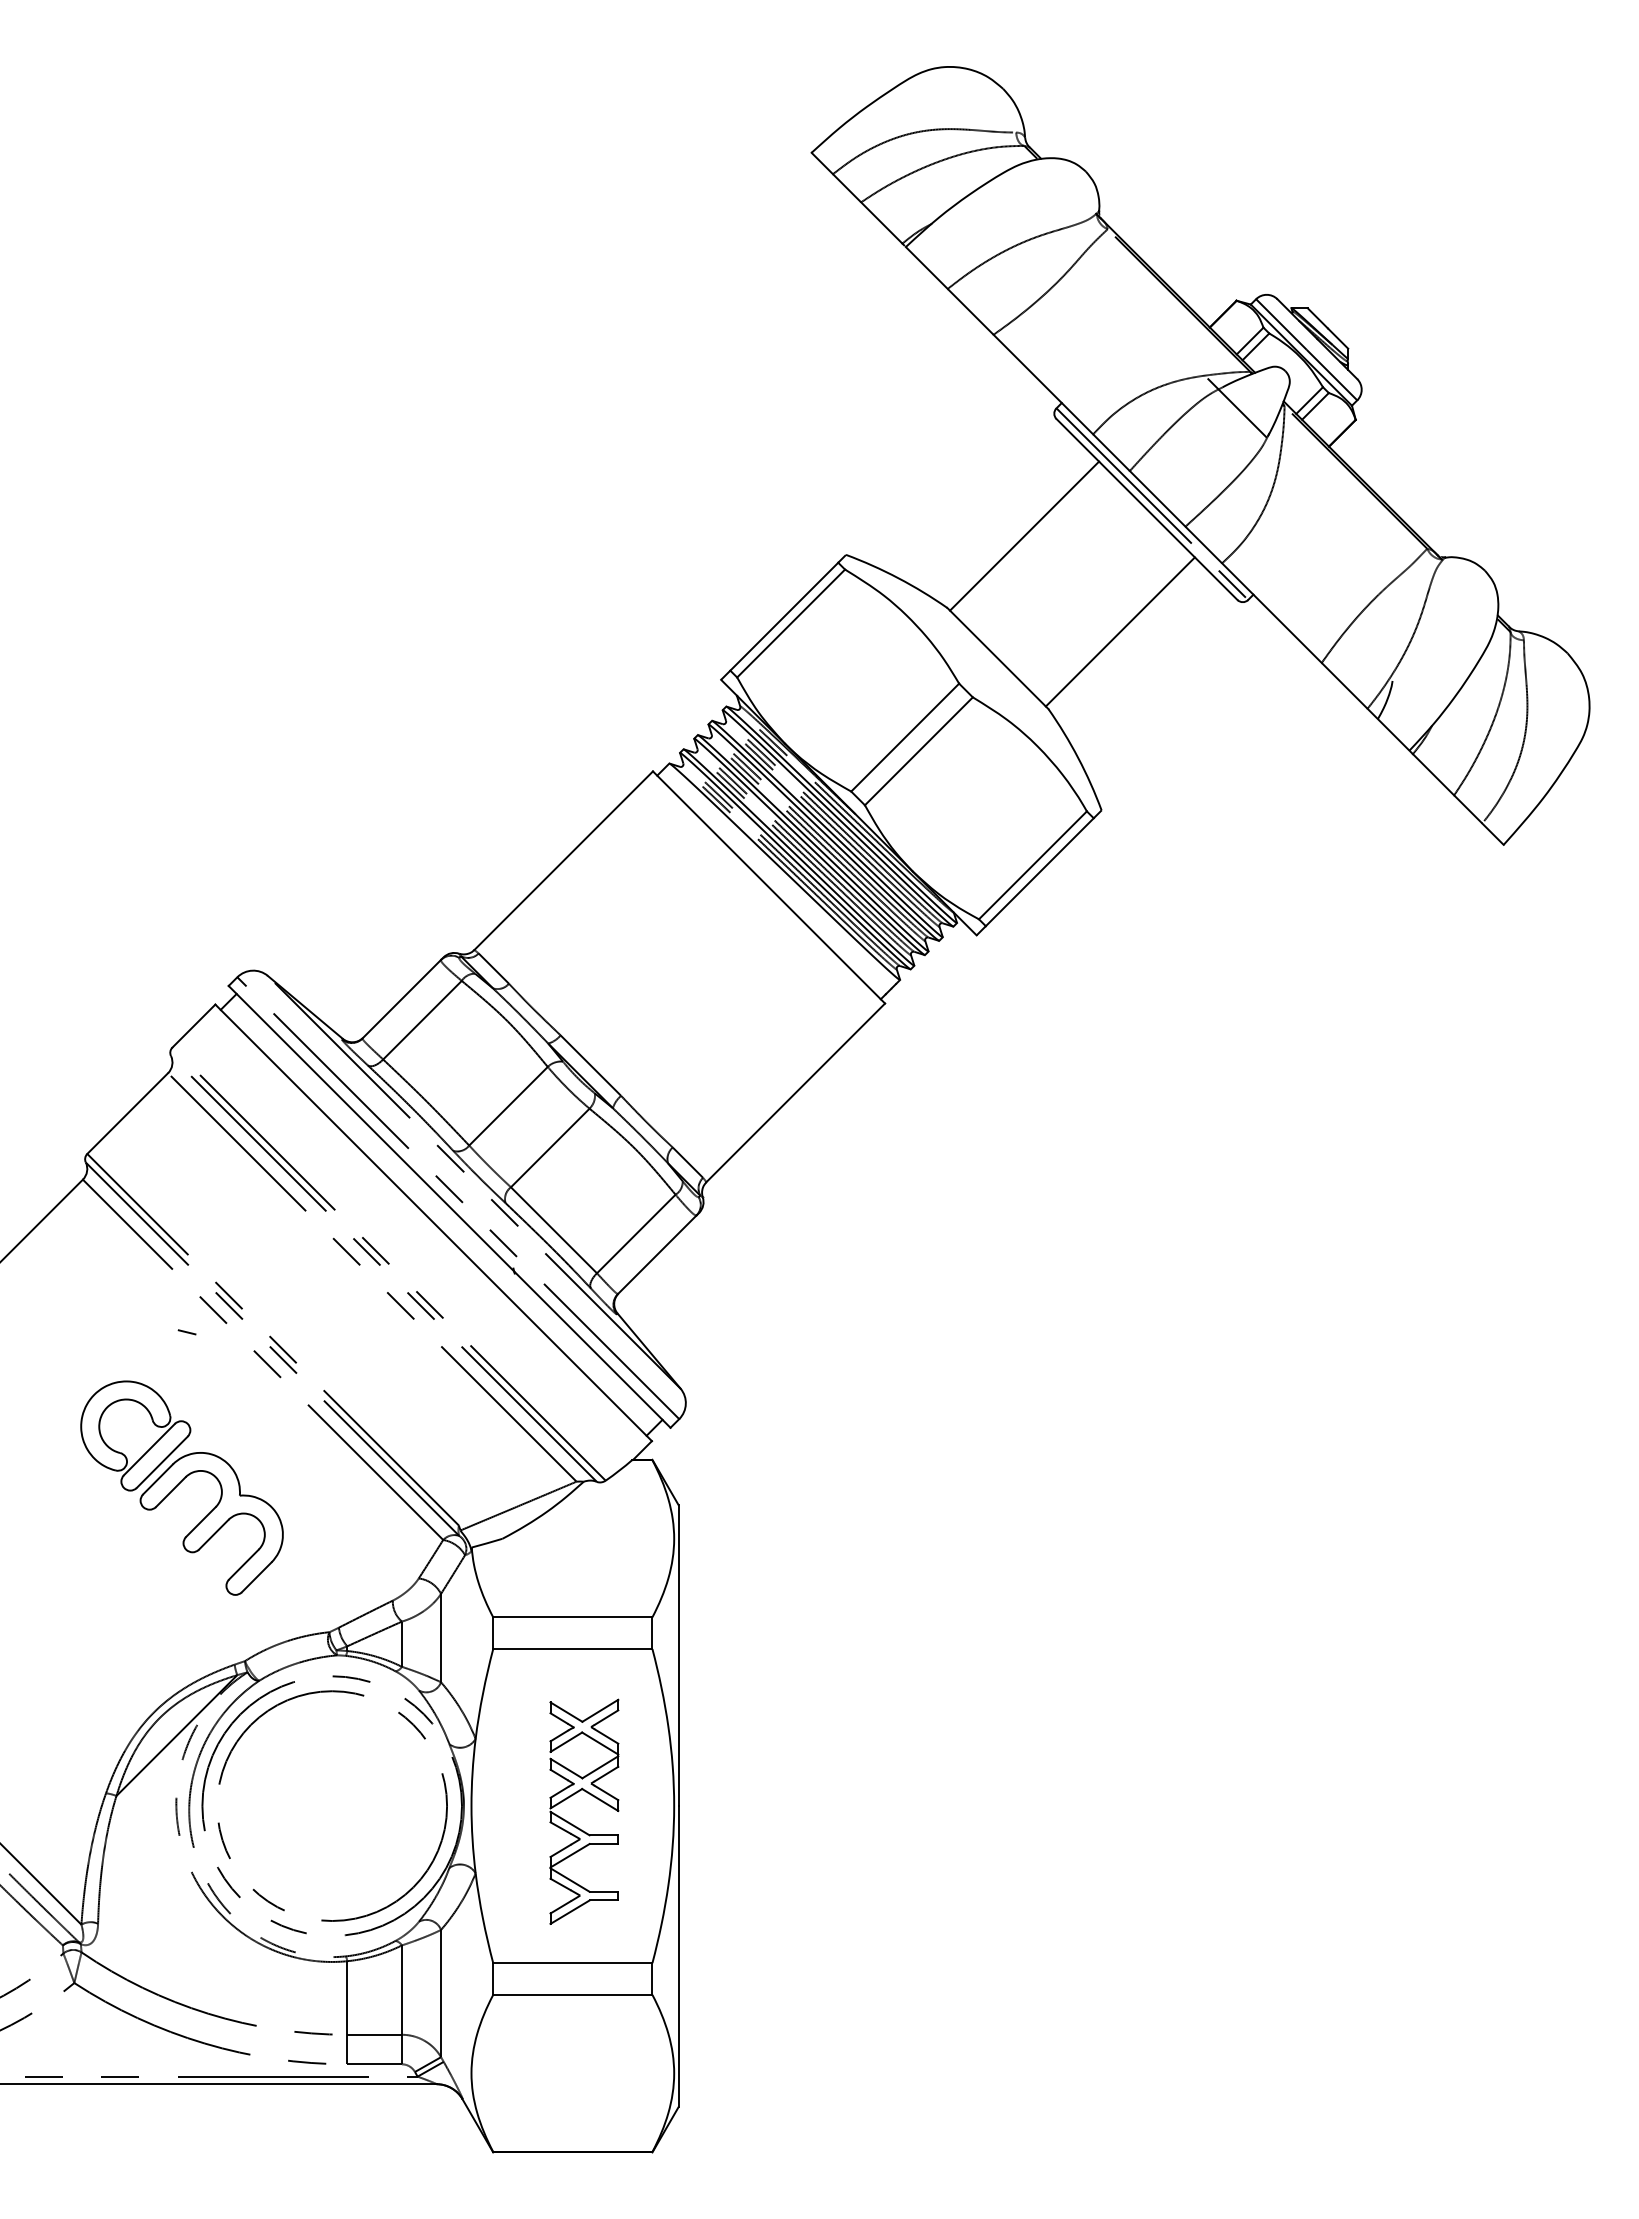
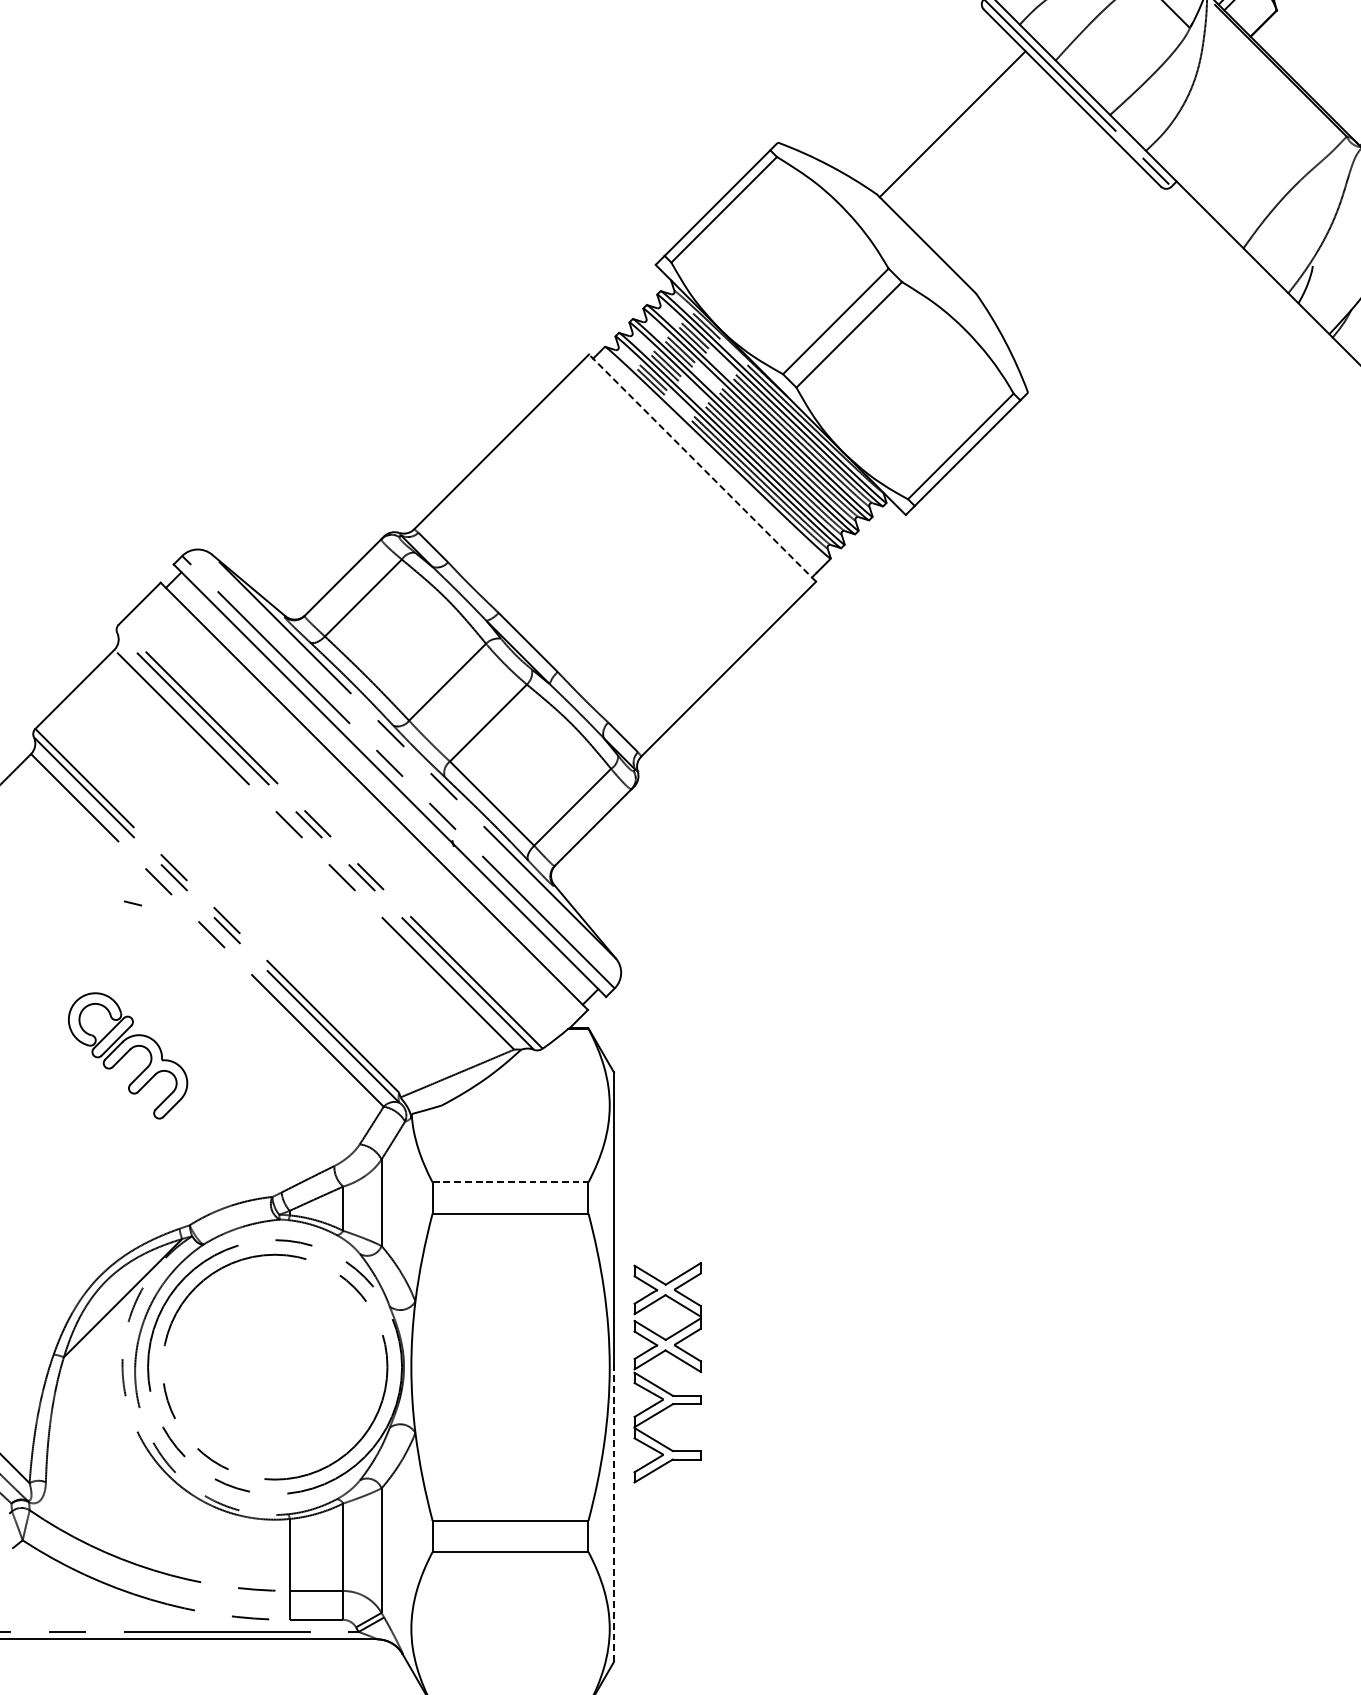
line: (1119, 631) -> (1045, 217), removed
line: (768, 887) -> (702, 468), solid -> dashed
part: (181, 1487) -> (127, 1055), size x0.6
line: (572, 1617) -> (510, 1182), solid -> dashed
part: (575, 1825) -> (658, 1386), moved
line: (678, 1956) -> (613, 1514), solid -> dashed

